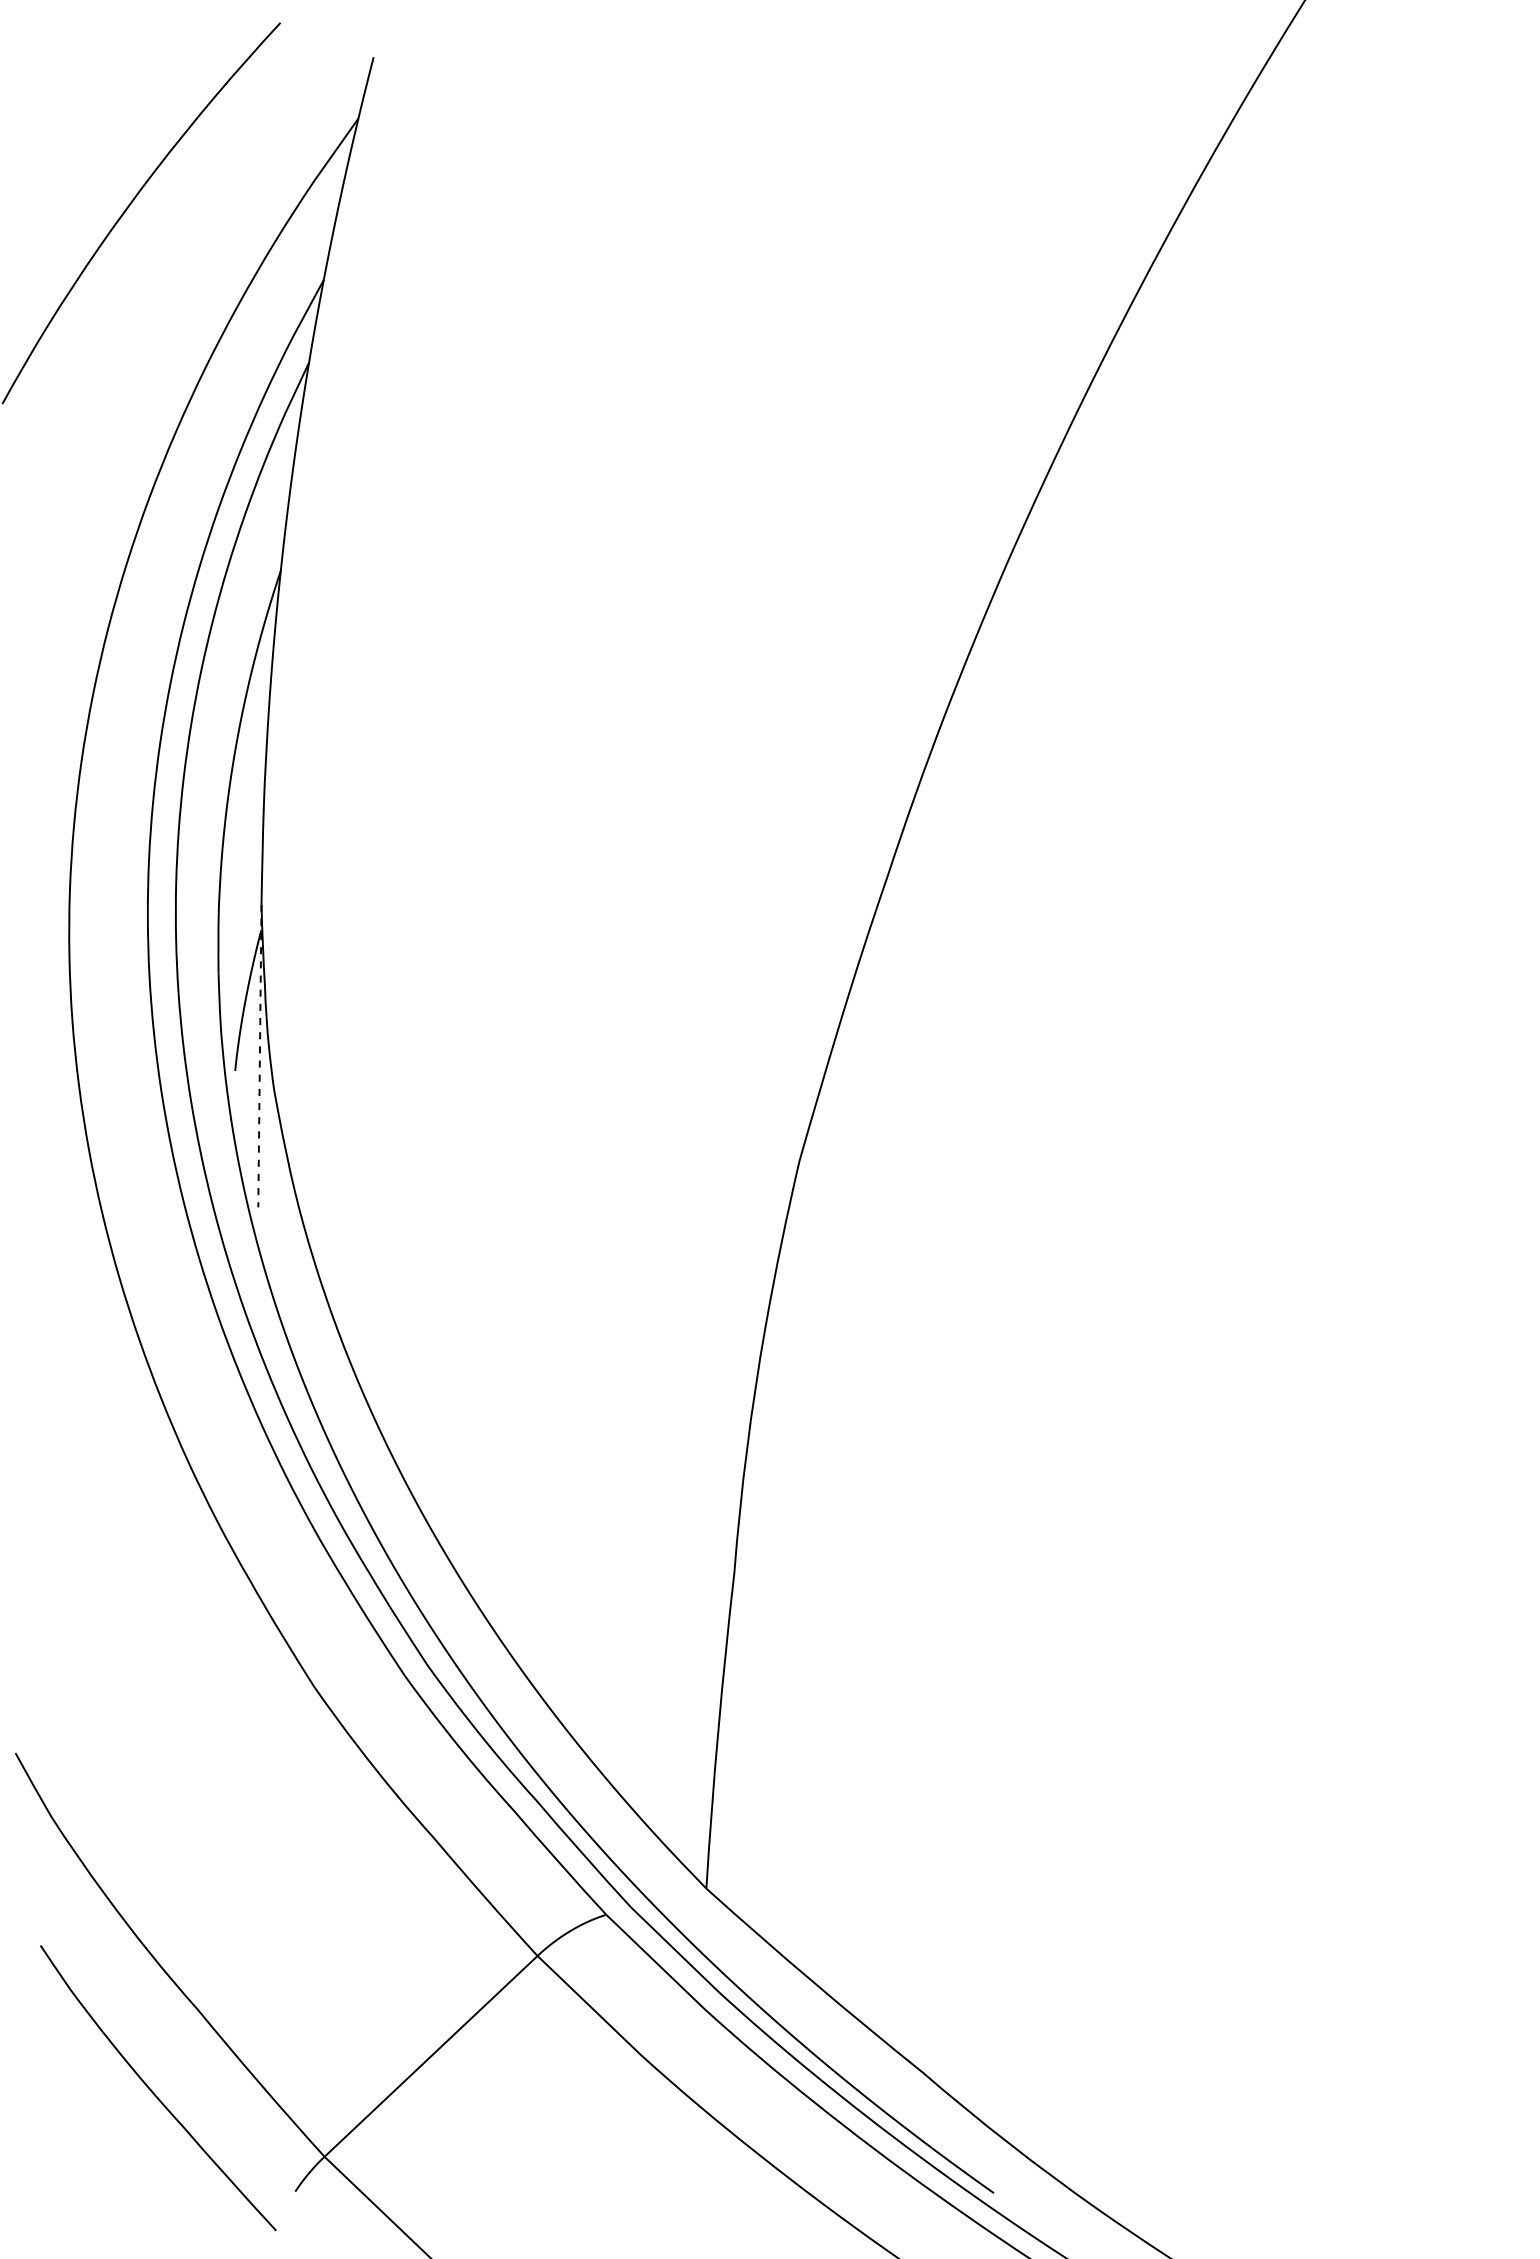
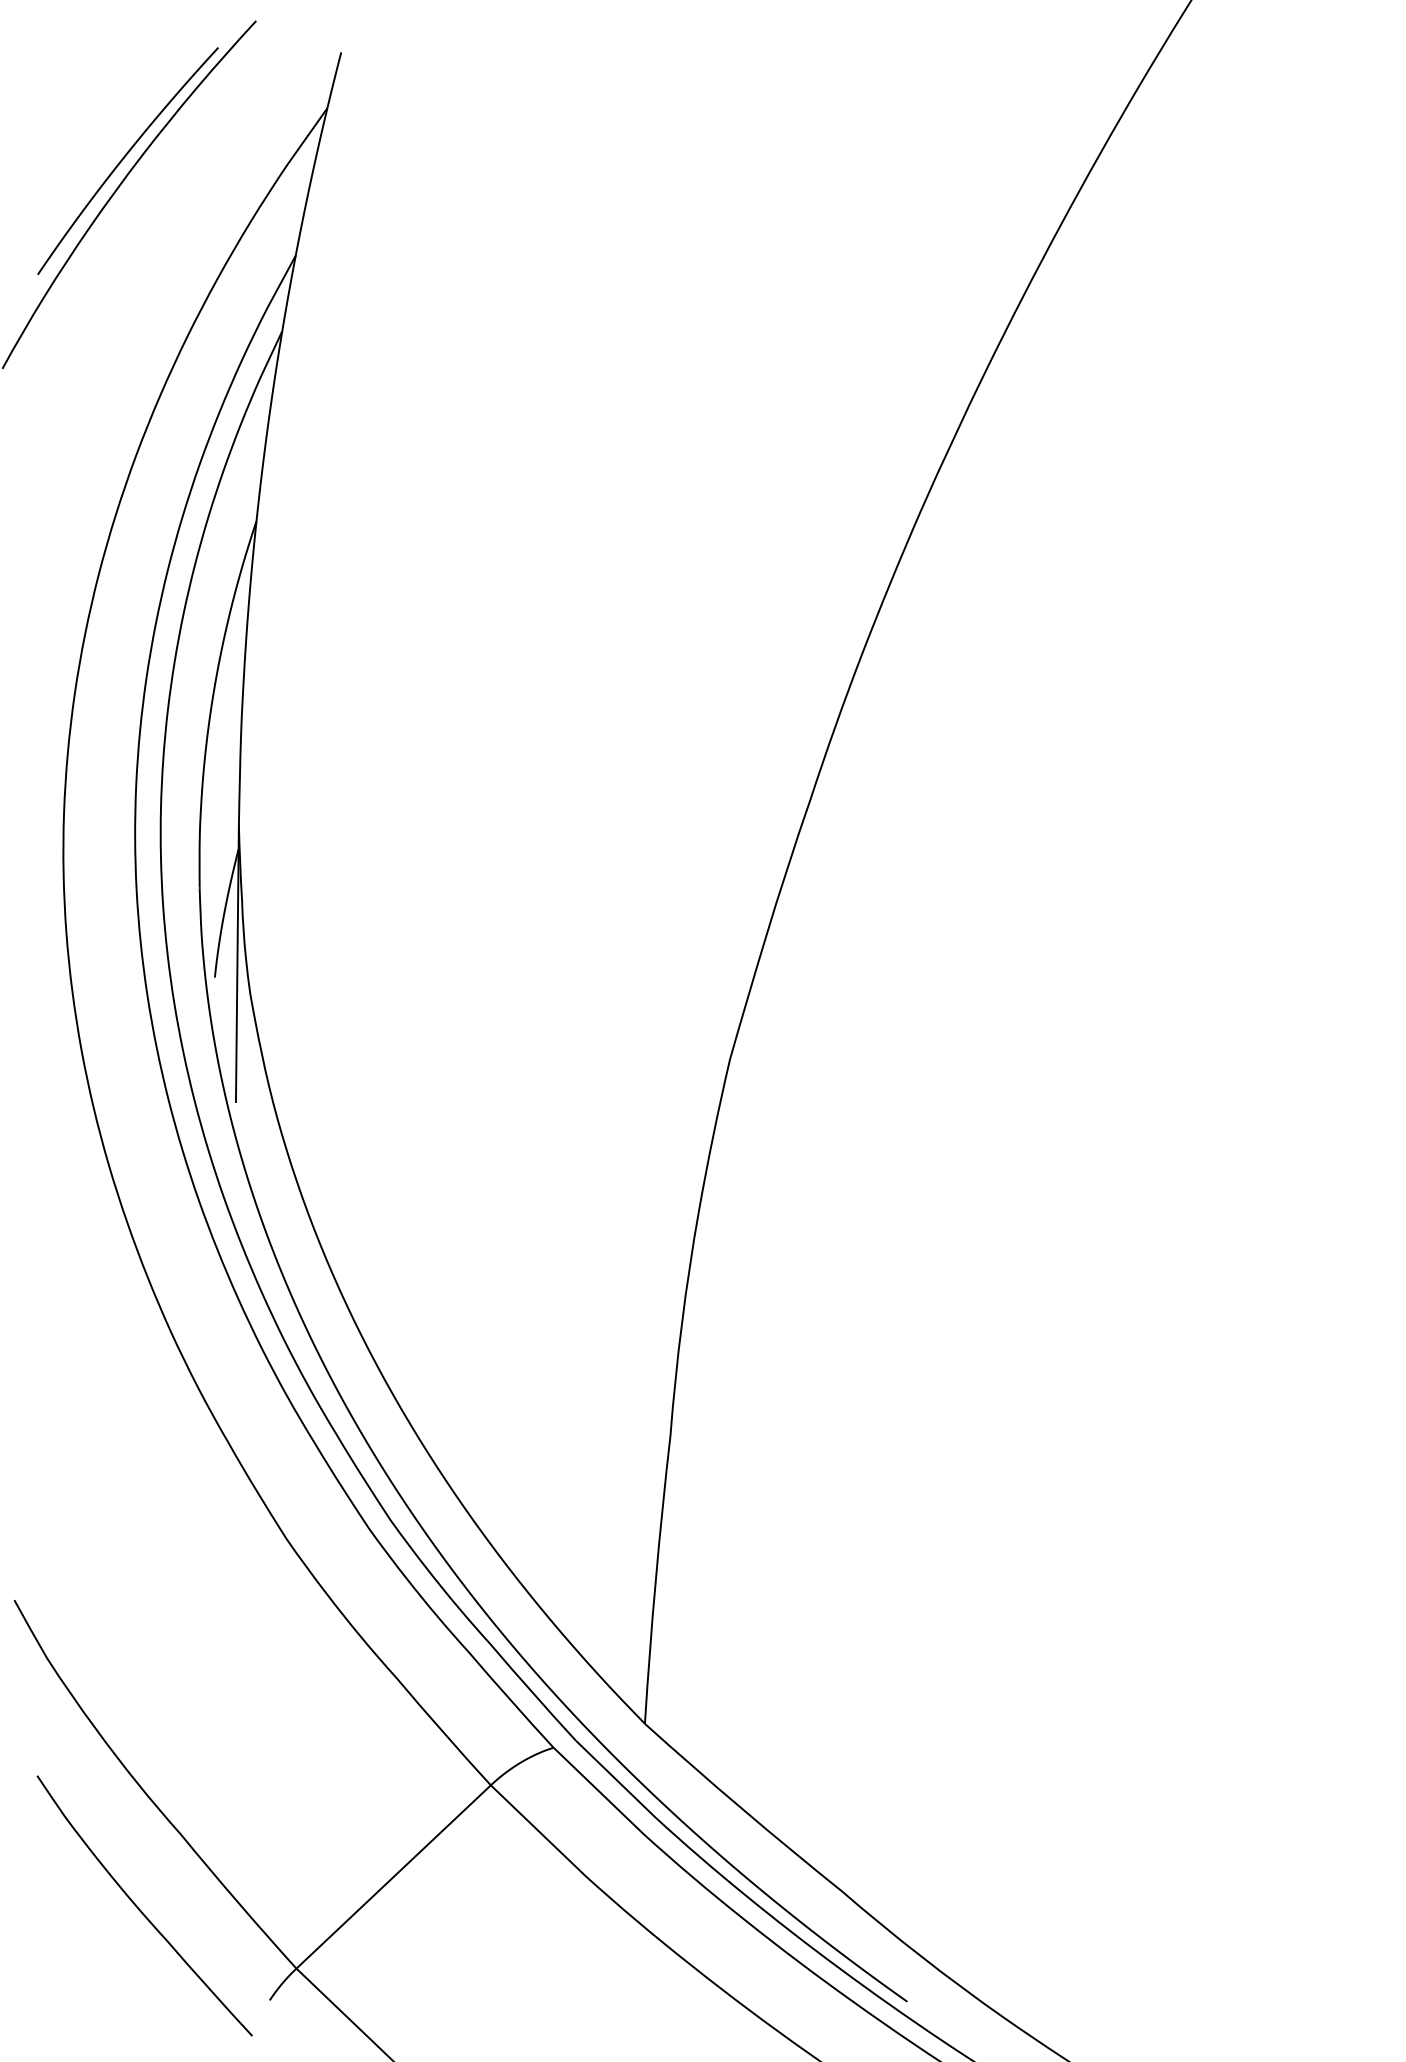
curve: (136, 173) -> (124, 158), added
line: (259, 1056) -> (237, 964), dashed -> solid

